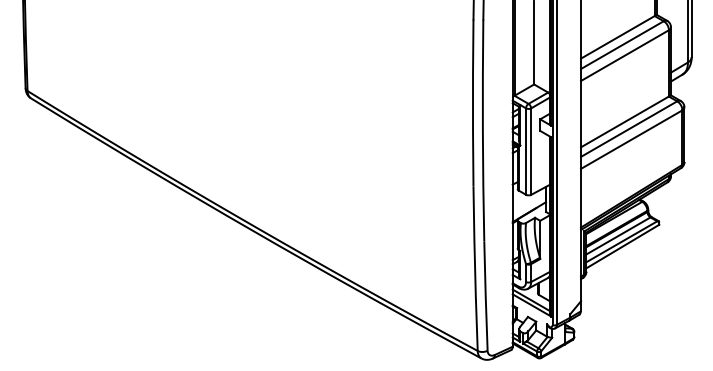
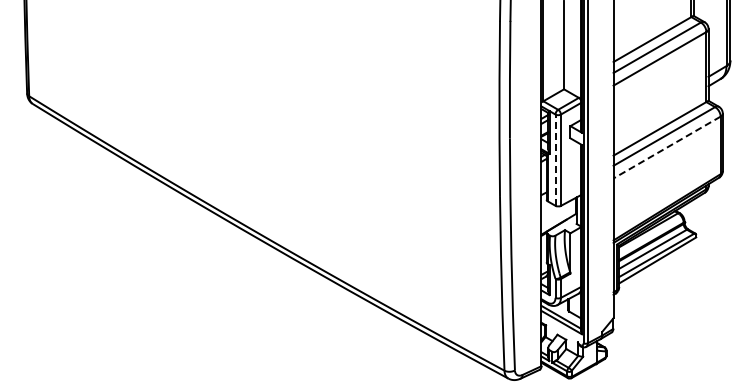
line: (632, 139) -> (667, 147), solid -> dashed
line: (526, 151) -> (555, 160), solid -> dashed

